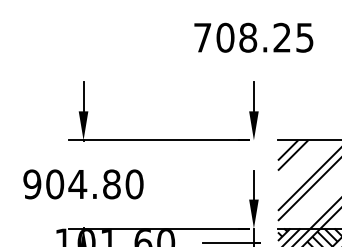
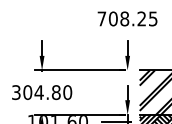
text: (30, 184) -> (15, 92), 904.80 -> 304.80

